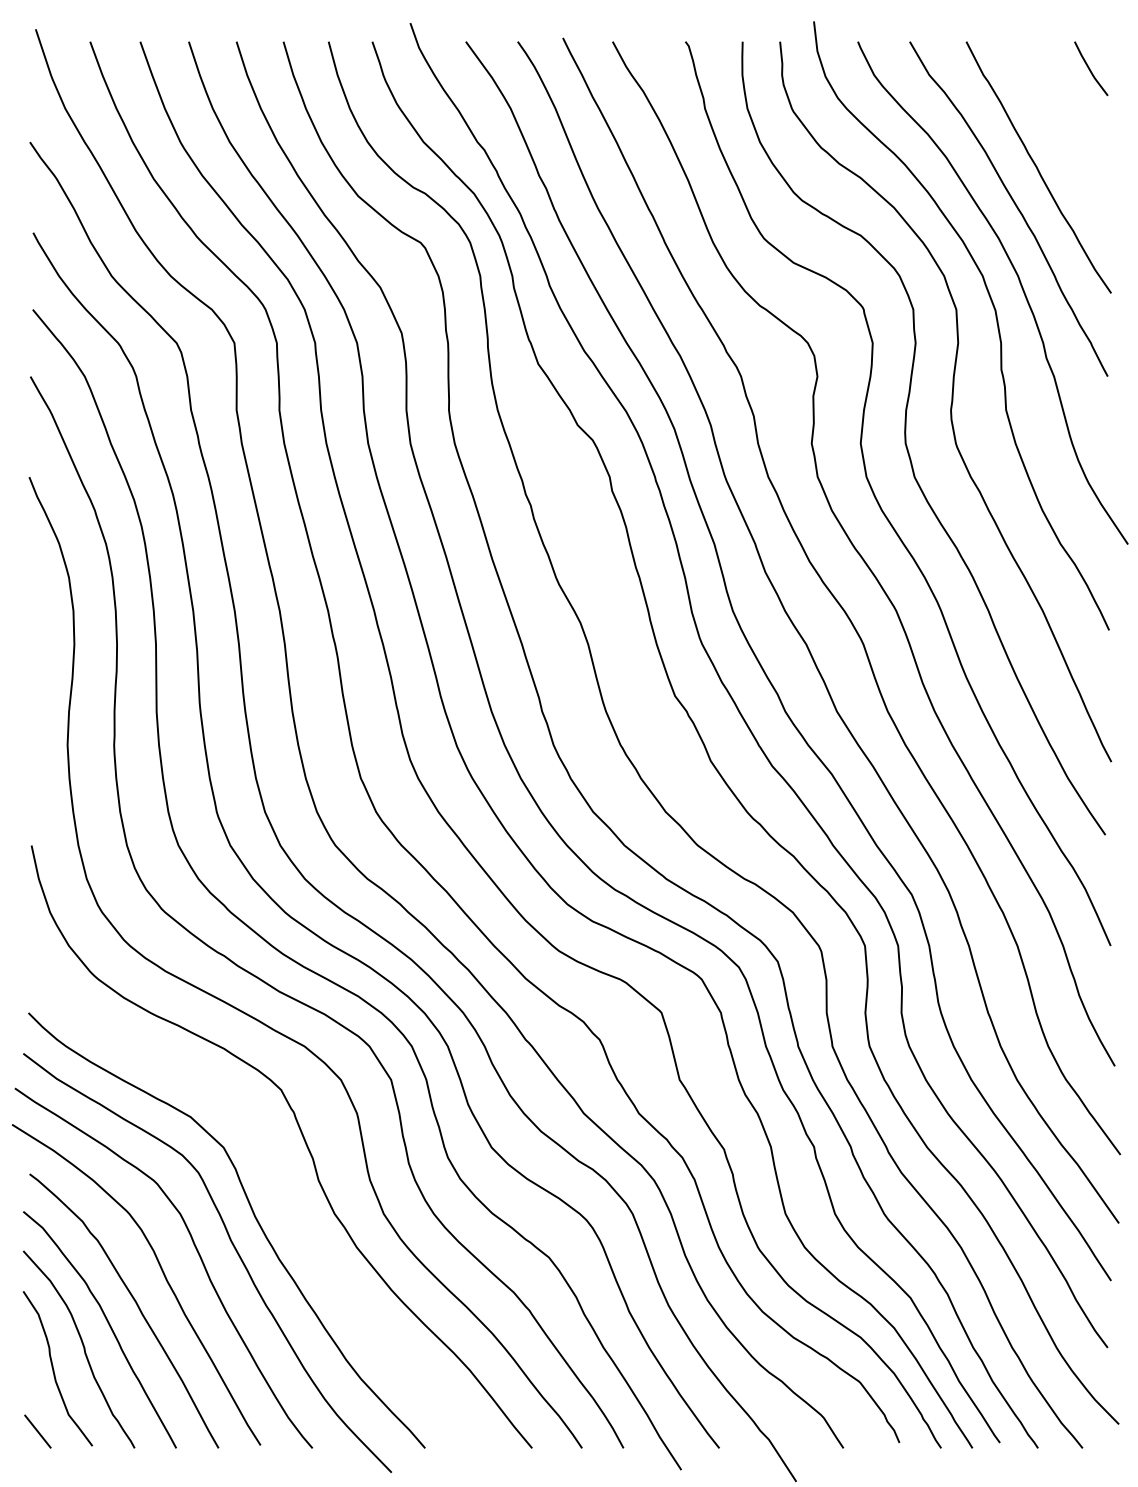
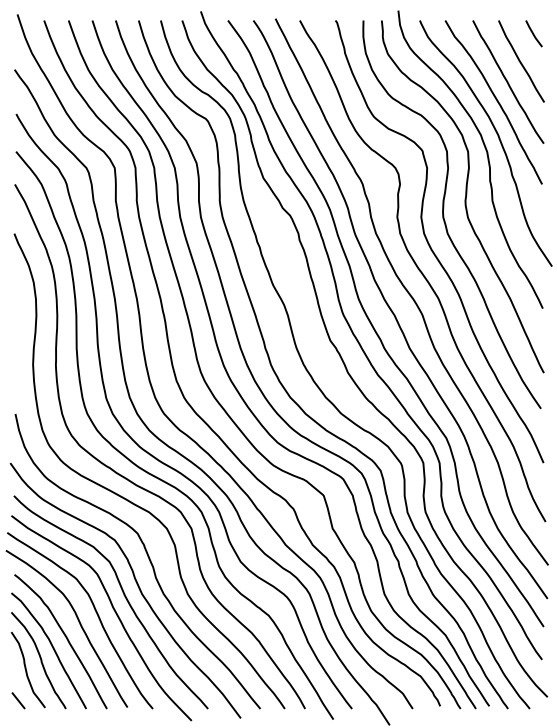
curve: (1065, 125) -> (521, 61), added
curve: (278, 1194) -> (136, 584), added

